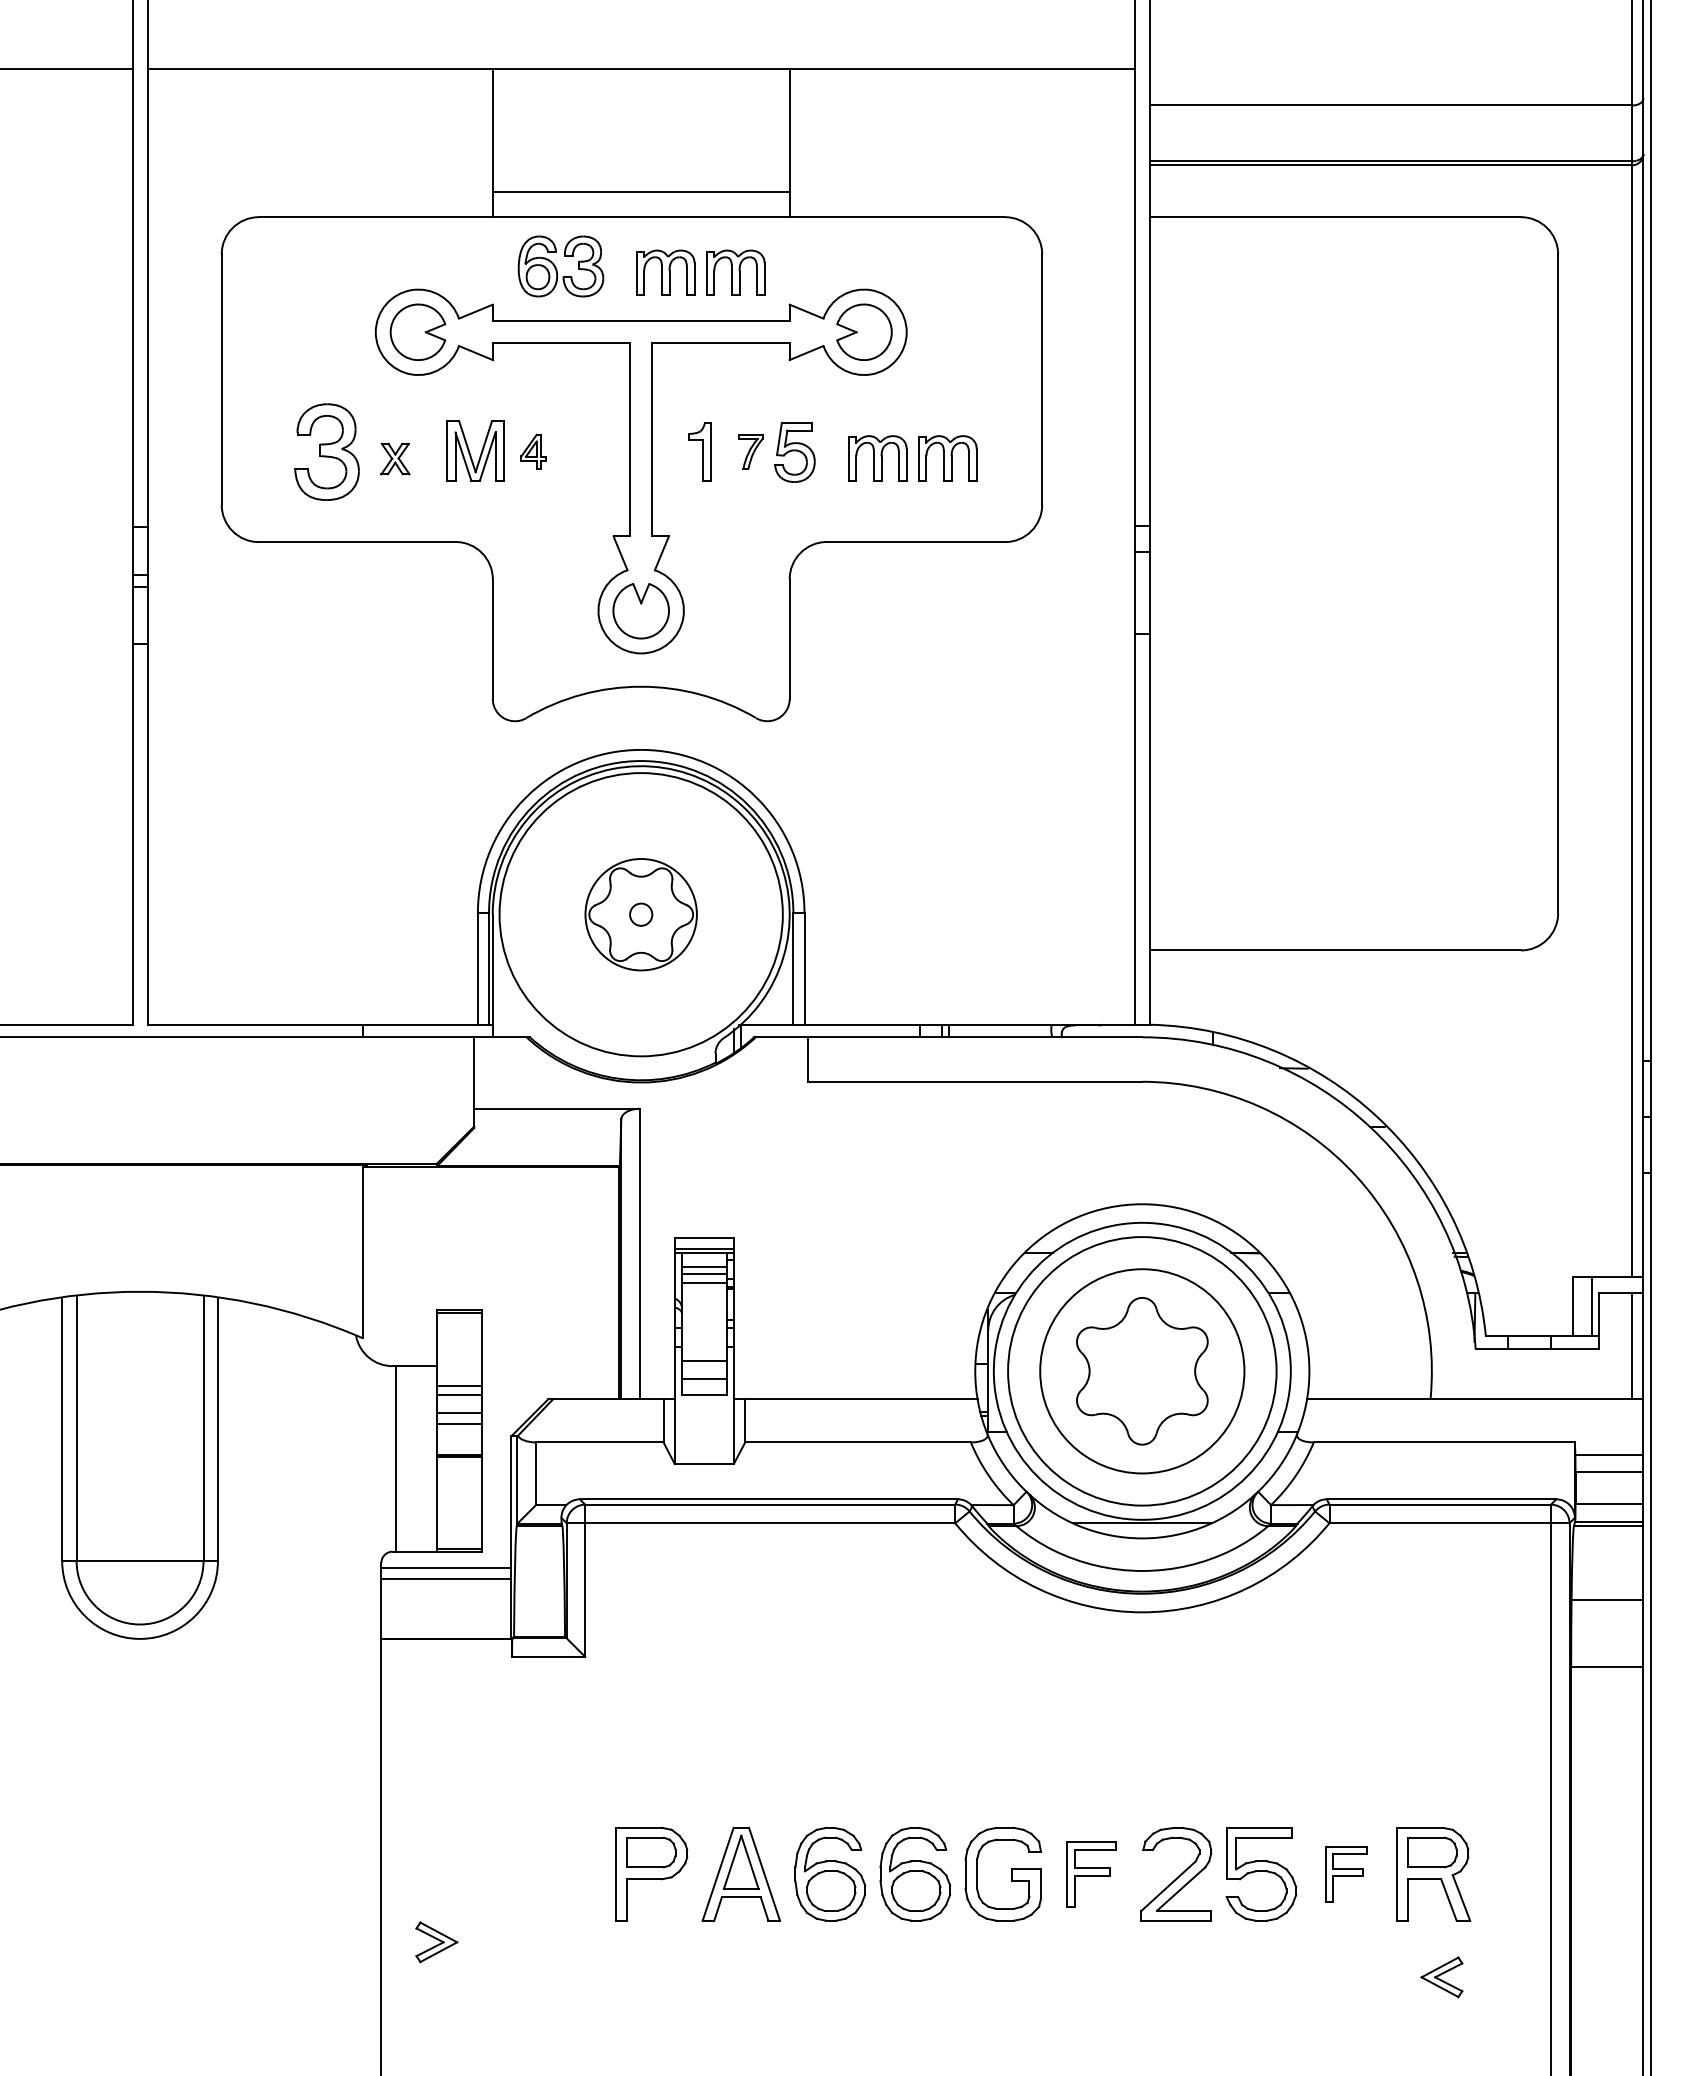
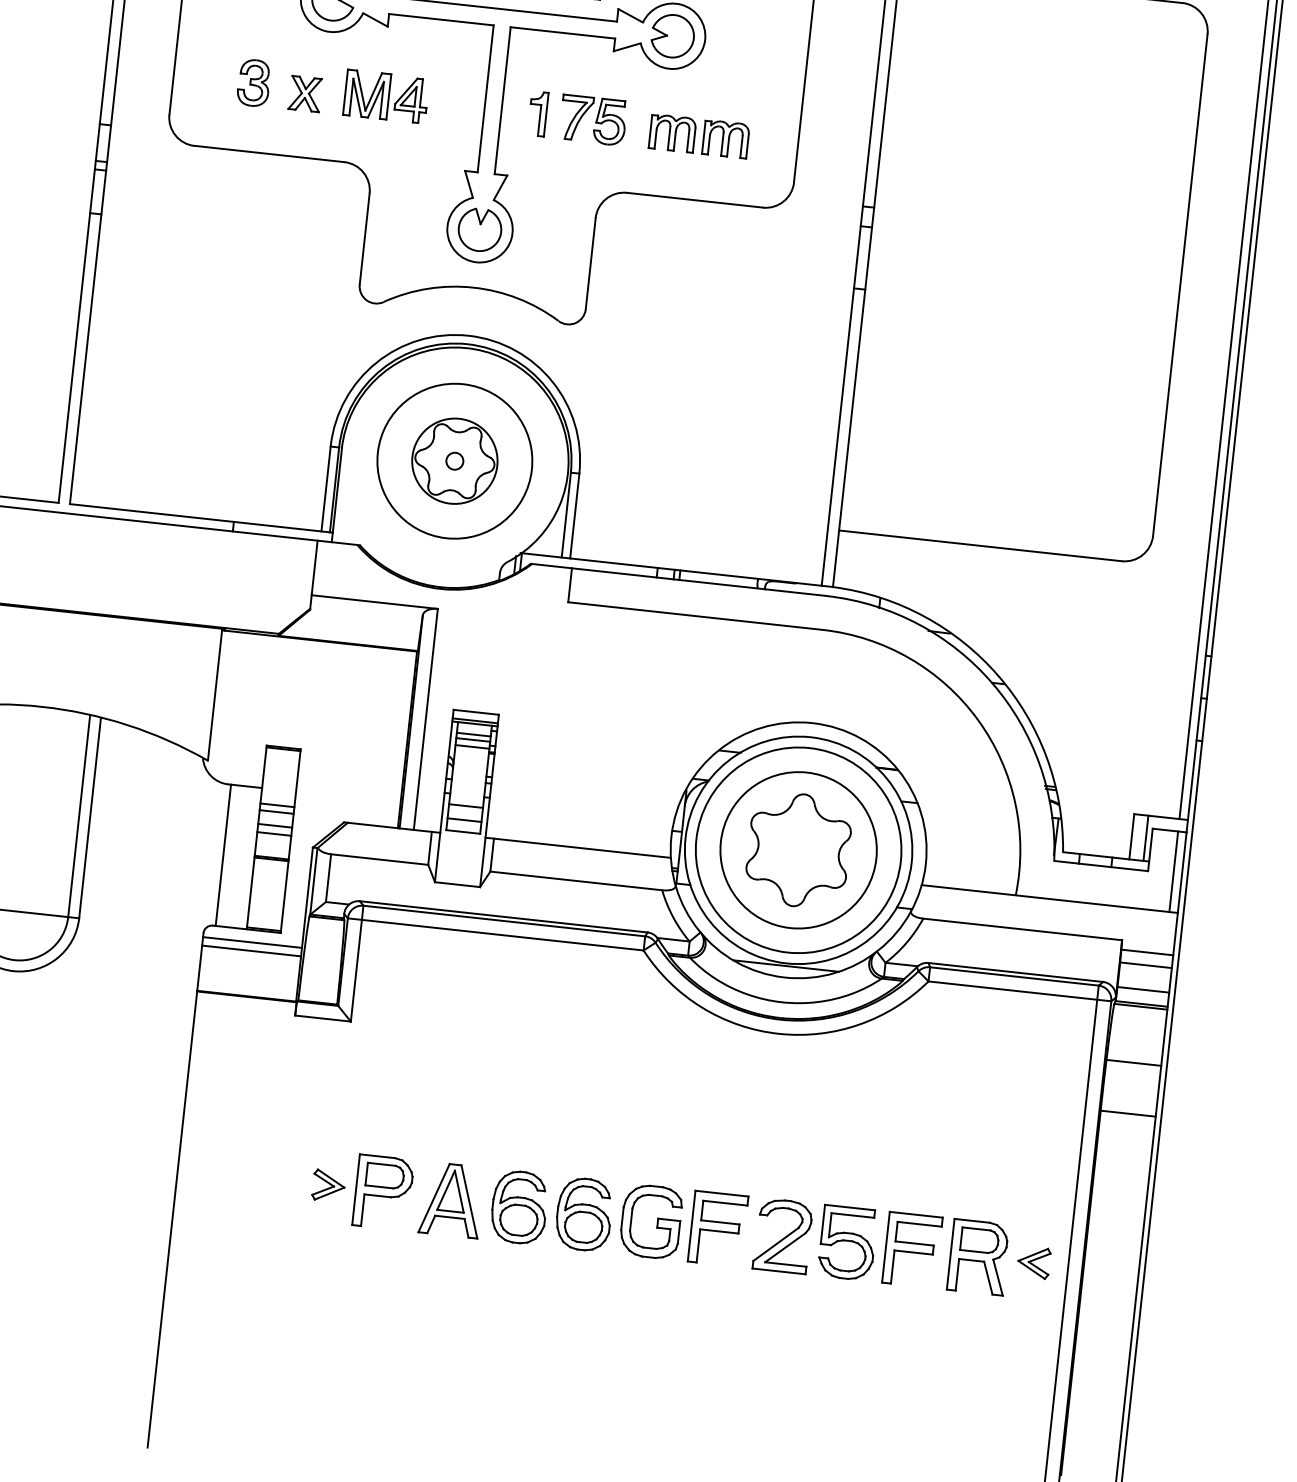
part: (326, 451) -> (253, 82), size x0.62
part: (533, 451) -> (411, 99), size x1.67
part: (750, 451) -> (576, 117), size x1.67
part: (395, 458) -> (305, 93), size x1.43
circle: (641, 914) -> (455, 461), size x0.71
part: (1090, 1874) -> (717, 1229), size x1.43
part: (1346, 1874) -> (912, 1250), size x1.67
part: (436, 1942) -> (328, 1186), moved
part: (1441, 1977) -> (1033, 1262), moved

